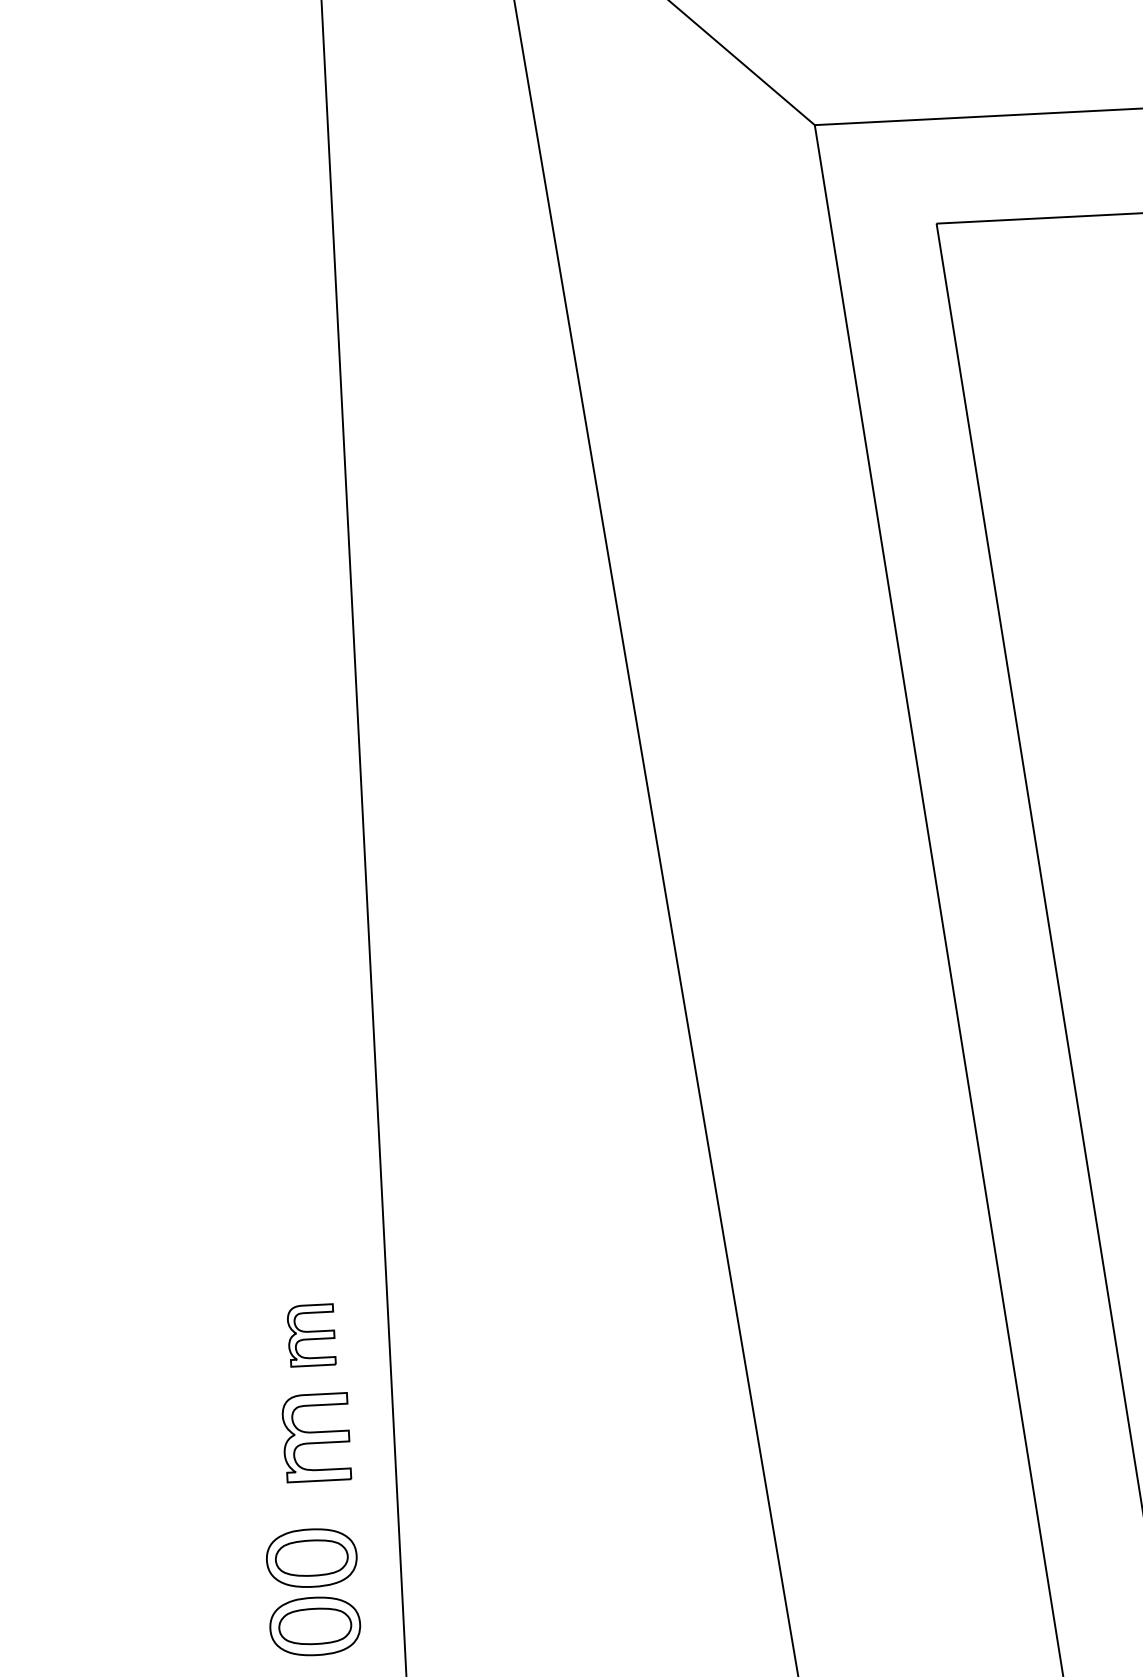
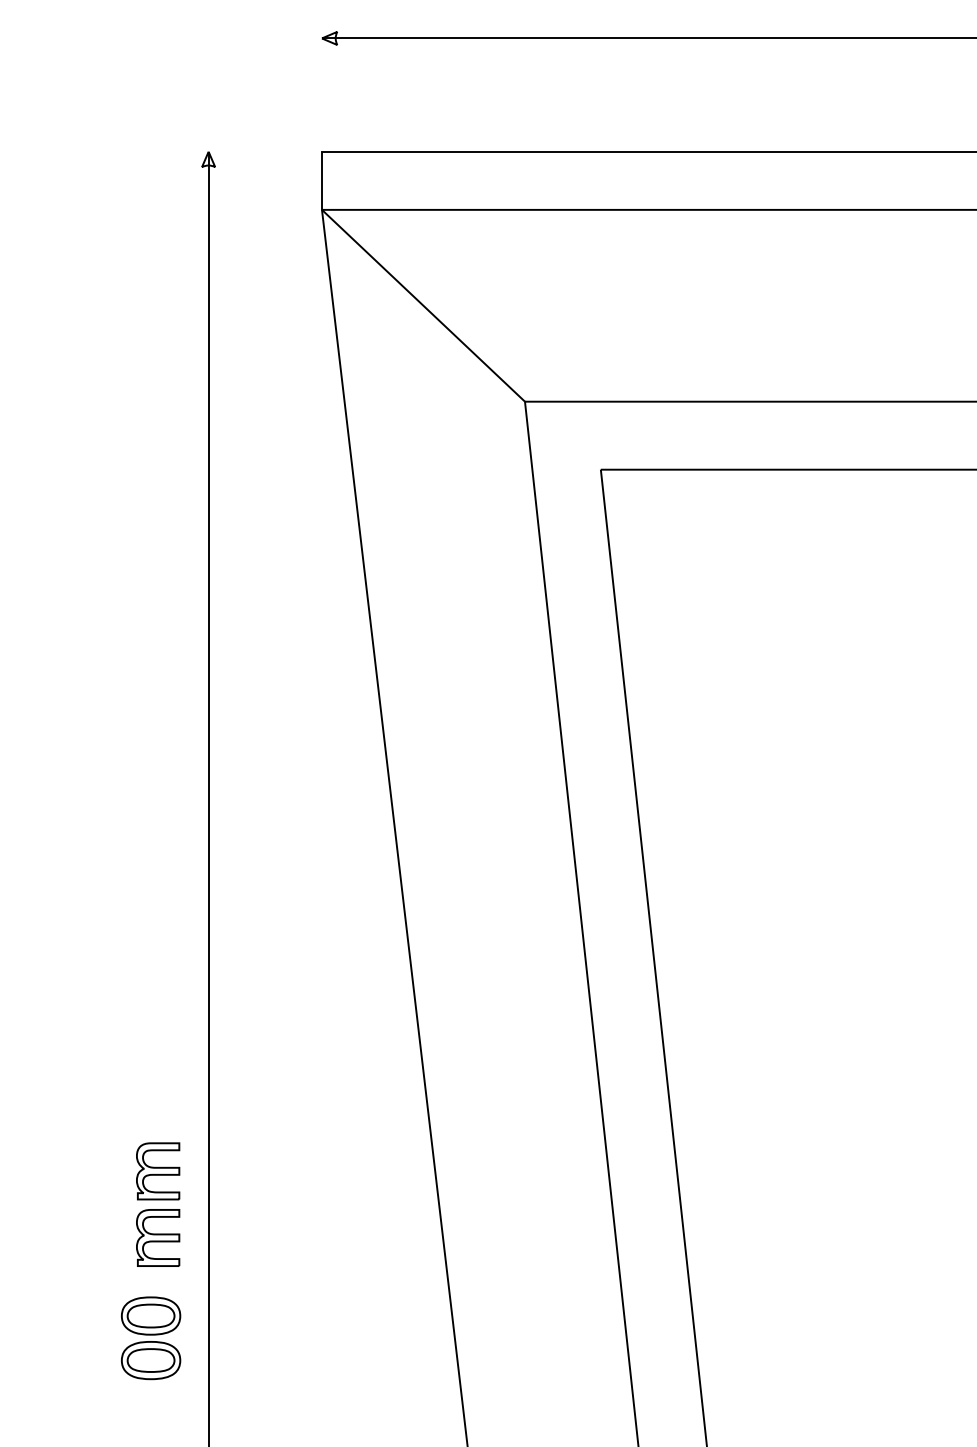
part: (311, 1335) -> (158, 1171), size x1.43

